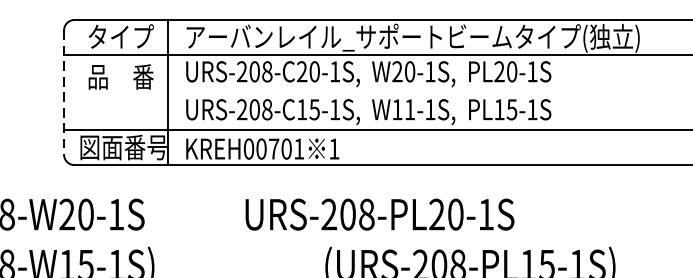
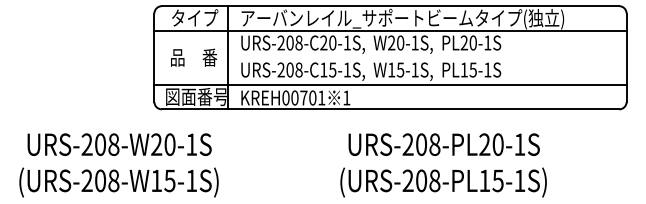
text: (120, 76) -> (193, 57), moved
line: (64, 93) -> (154, 58), dashed -> solid
text: (409, 109) -> (400, 69), W11-1S, -> W15-1S,
text: (378, 214) -> (443, 144), moved

